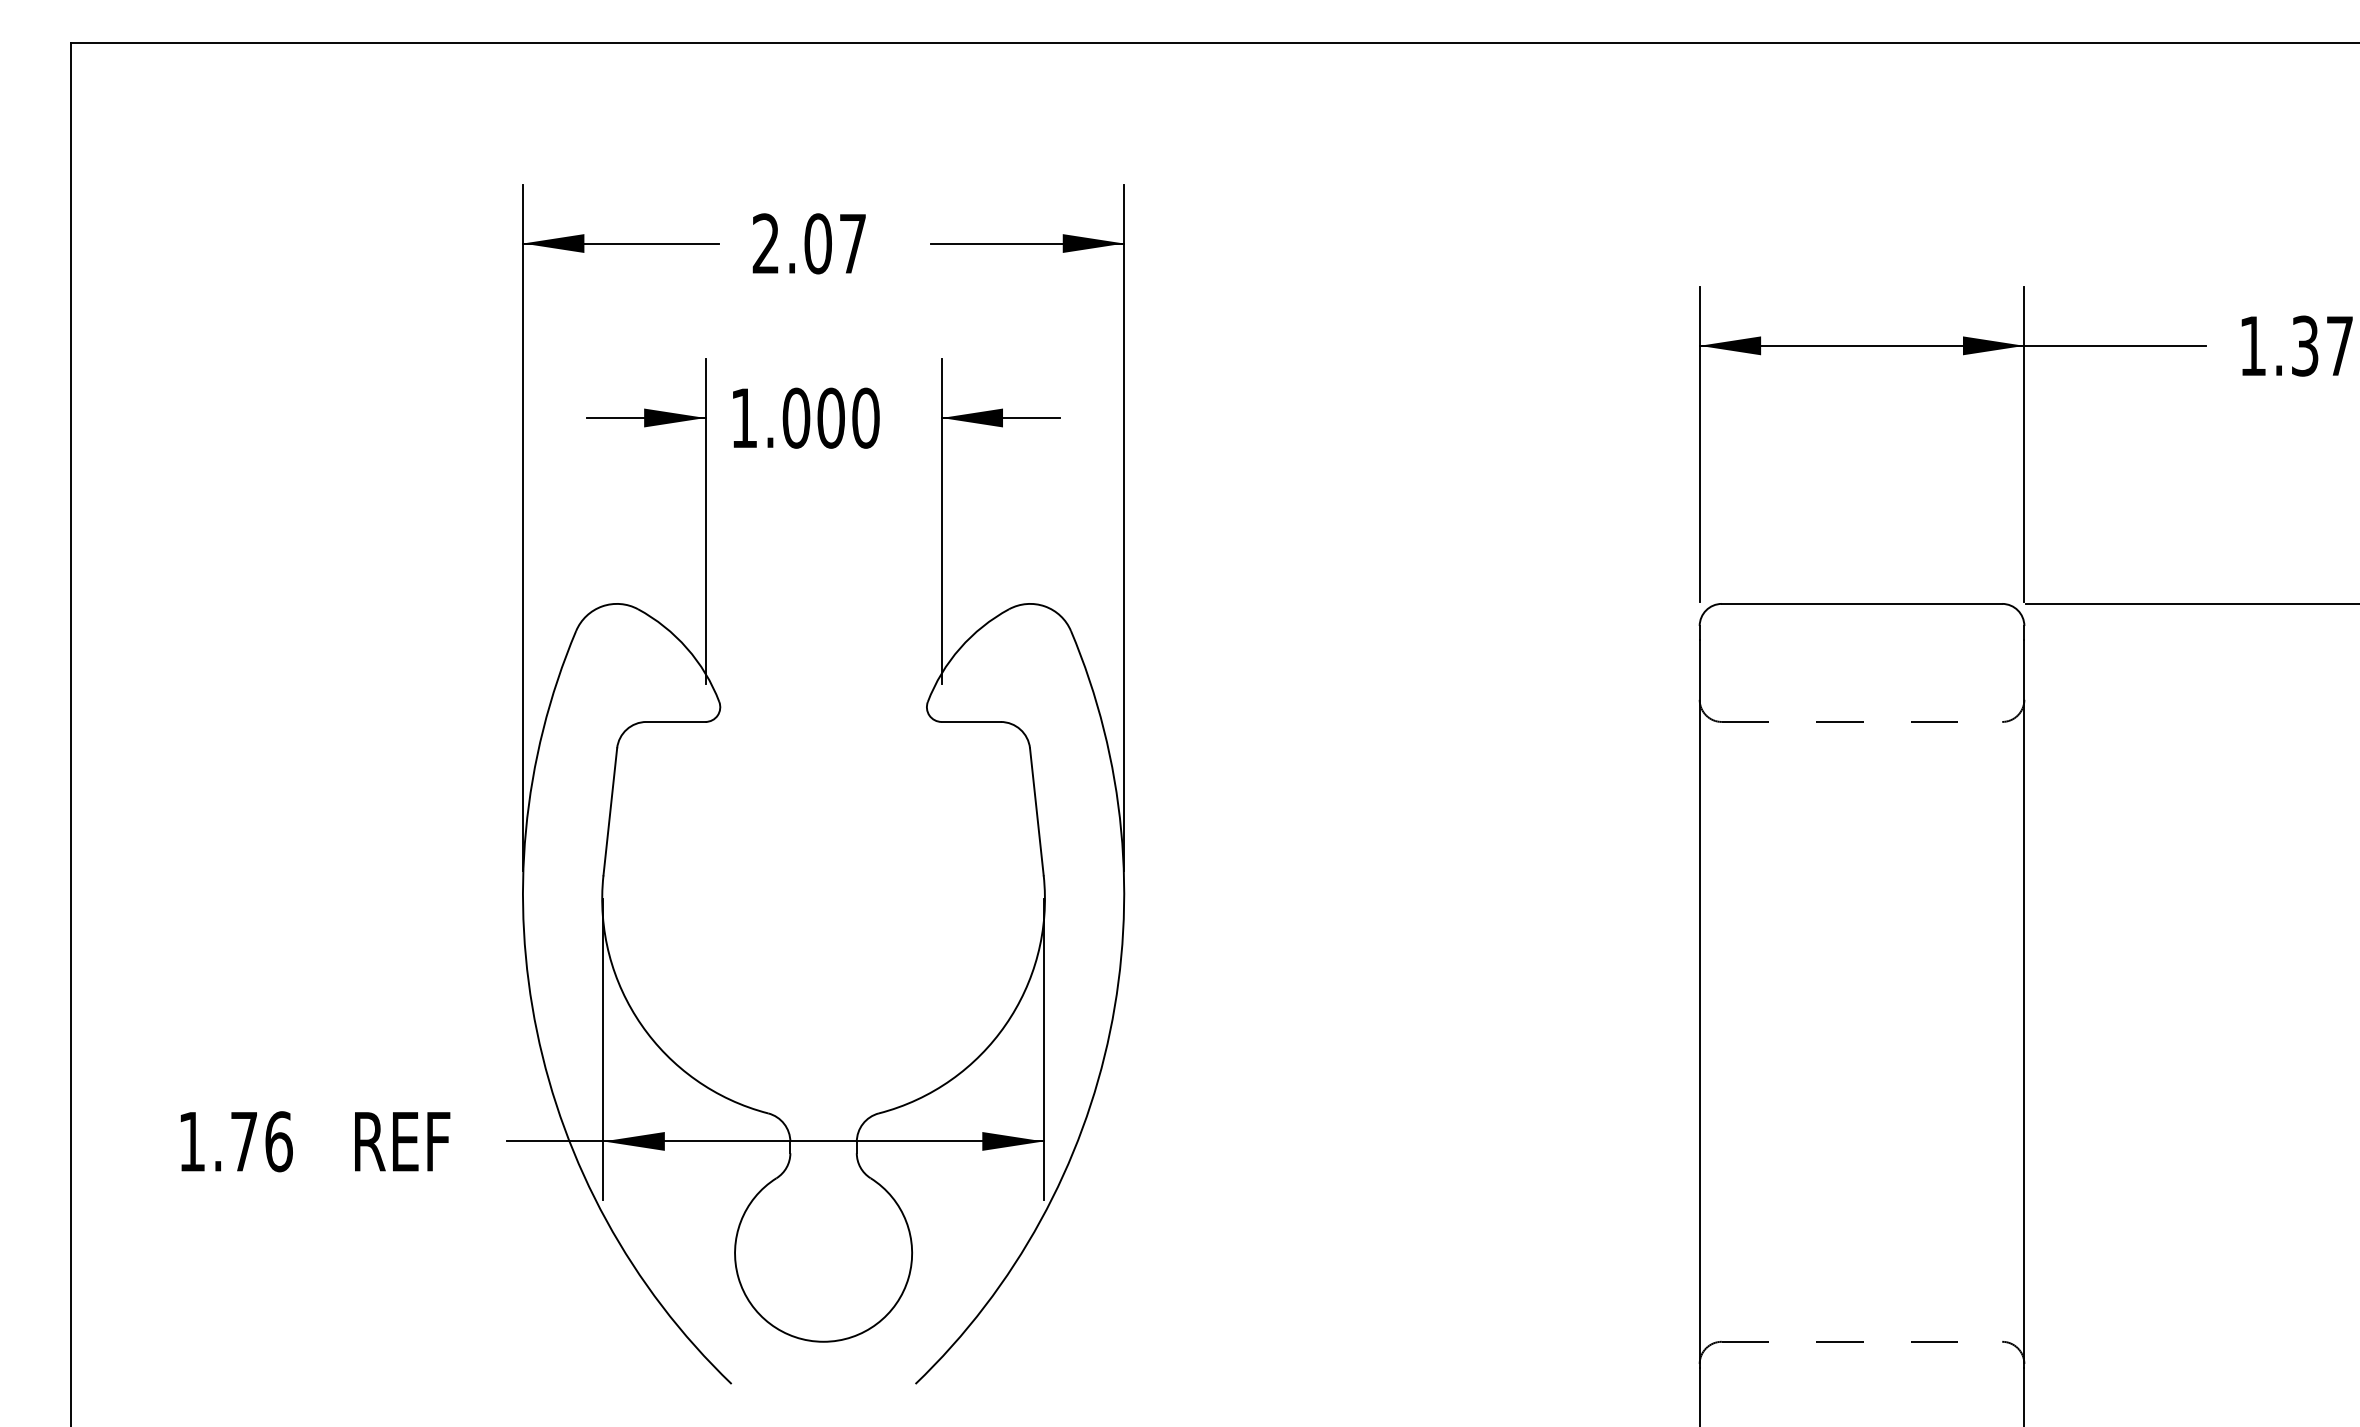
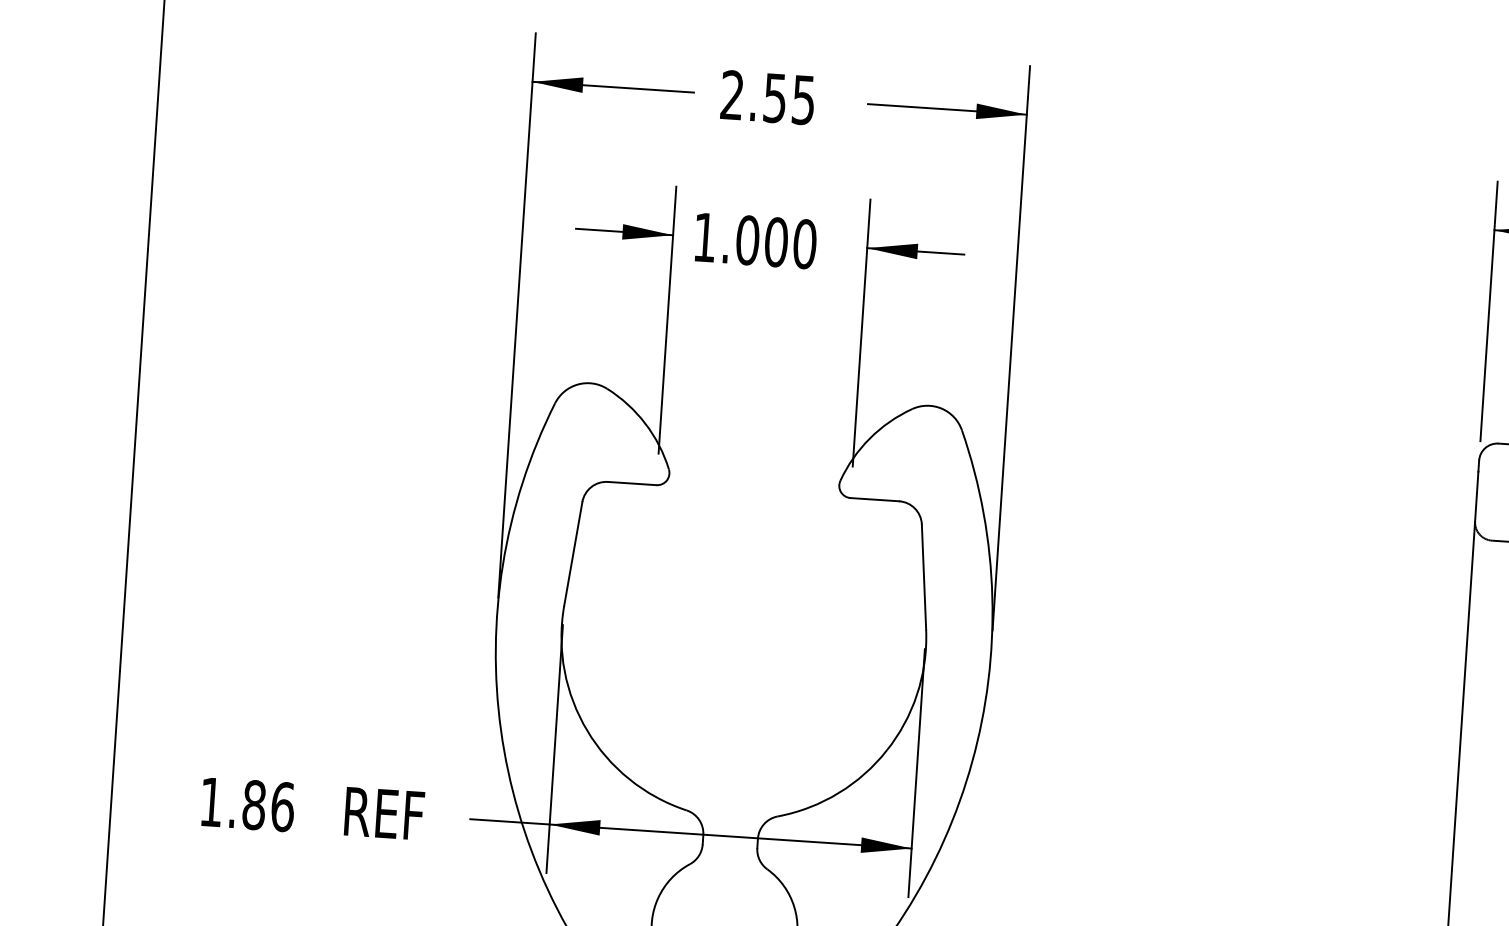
text: (834, 243) -> (788, 98), 2.07 -> 2.55
text: (243, 1141) -> (253, 804), 1.76 -> 1.86

